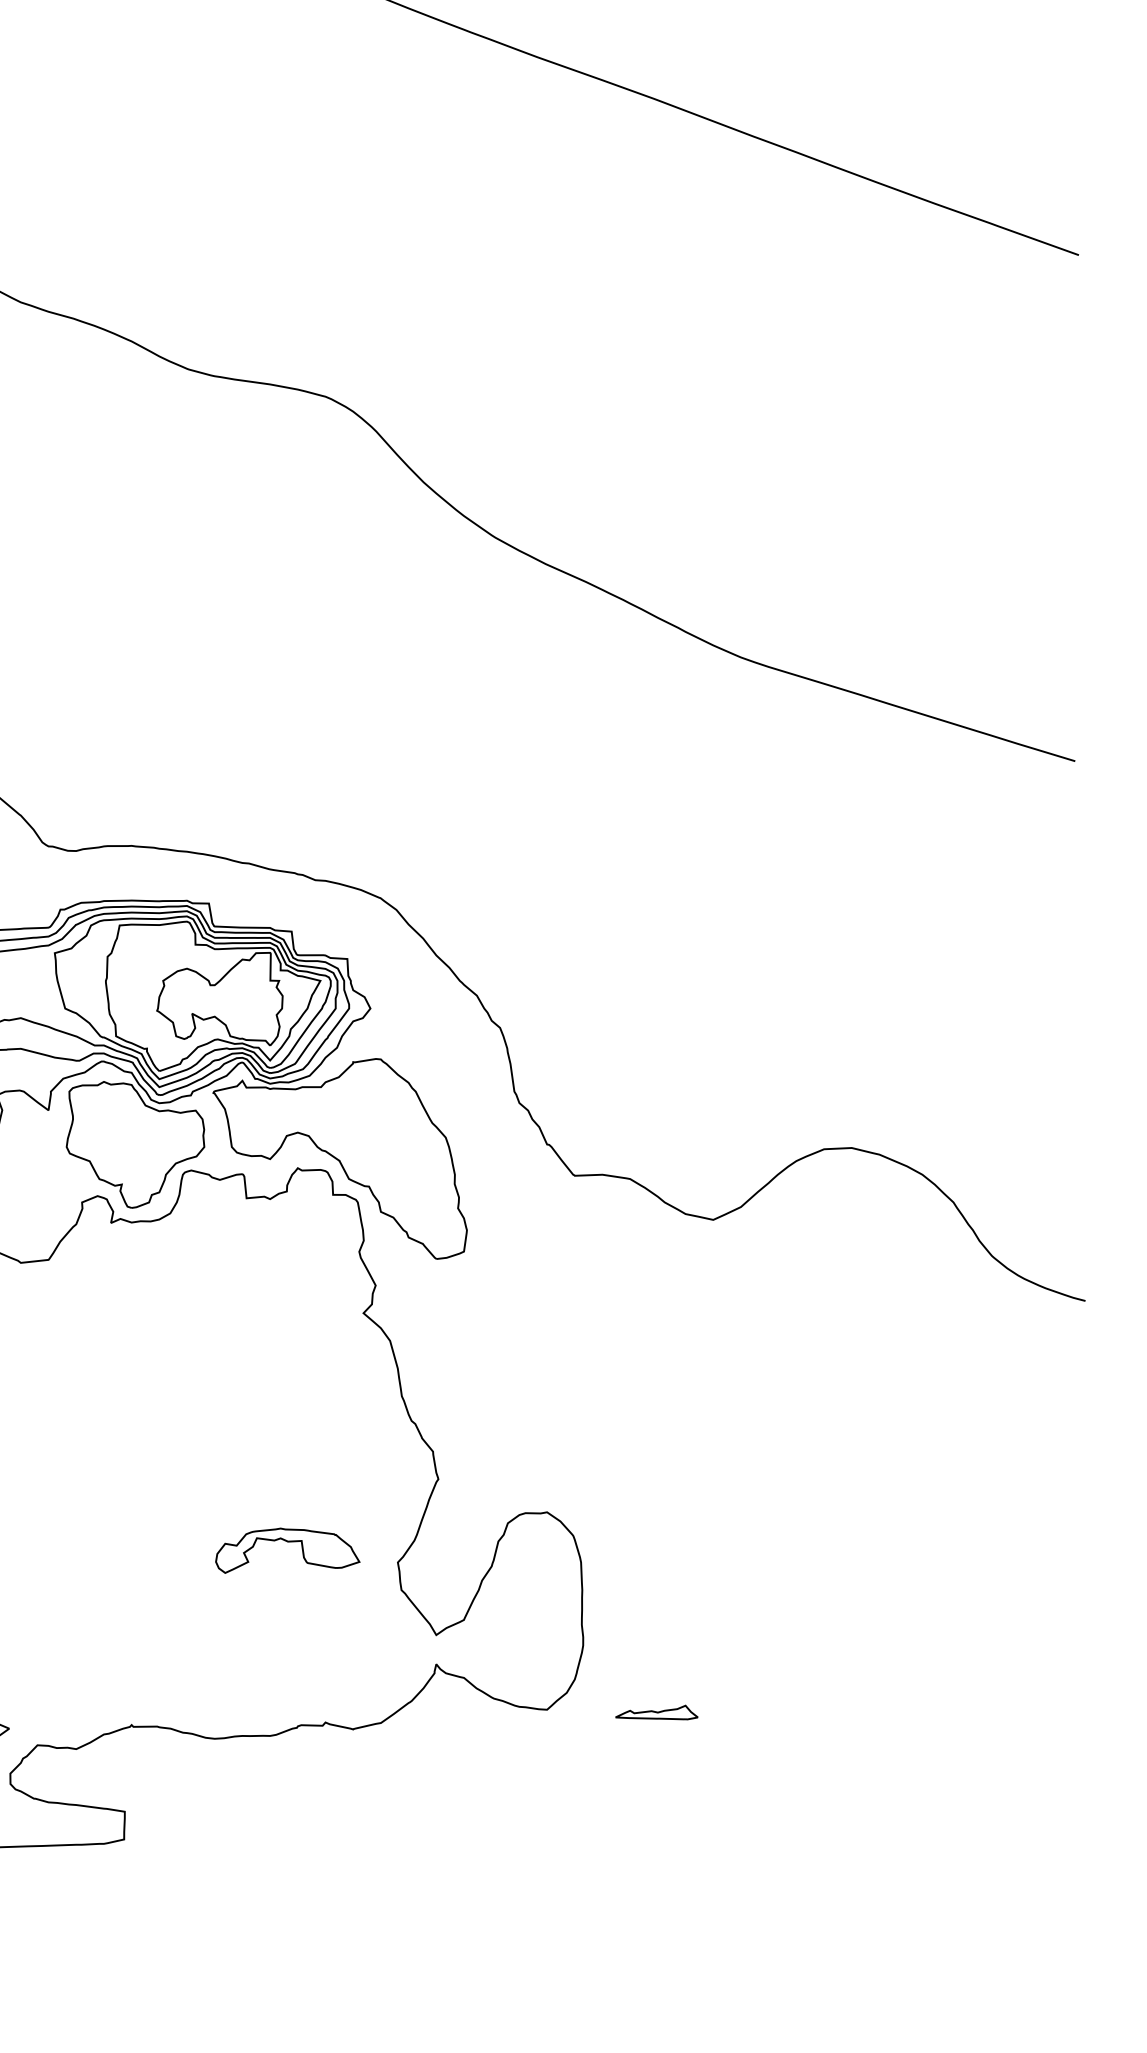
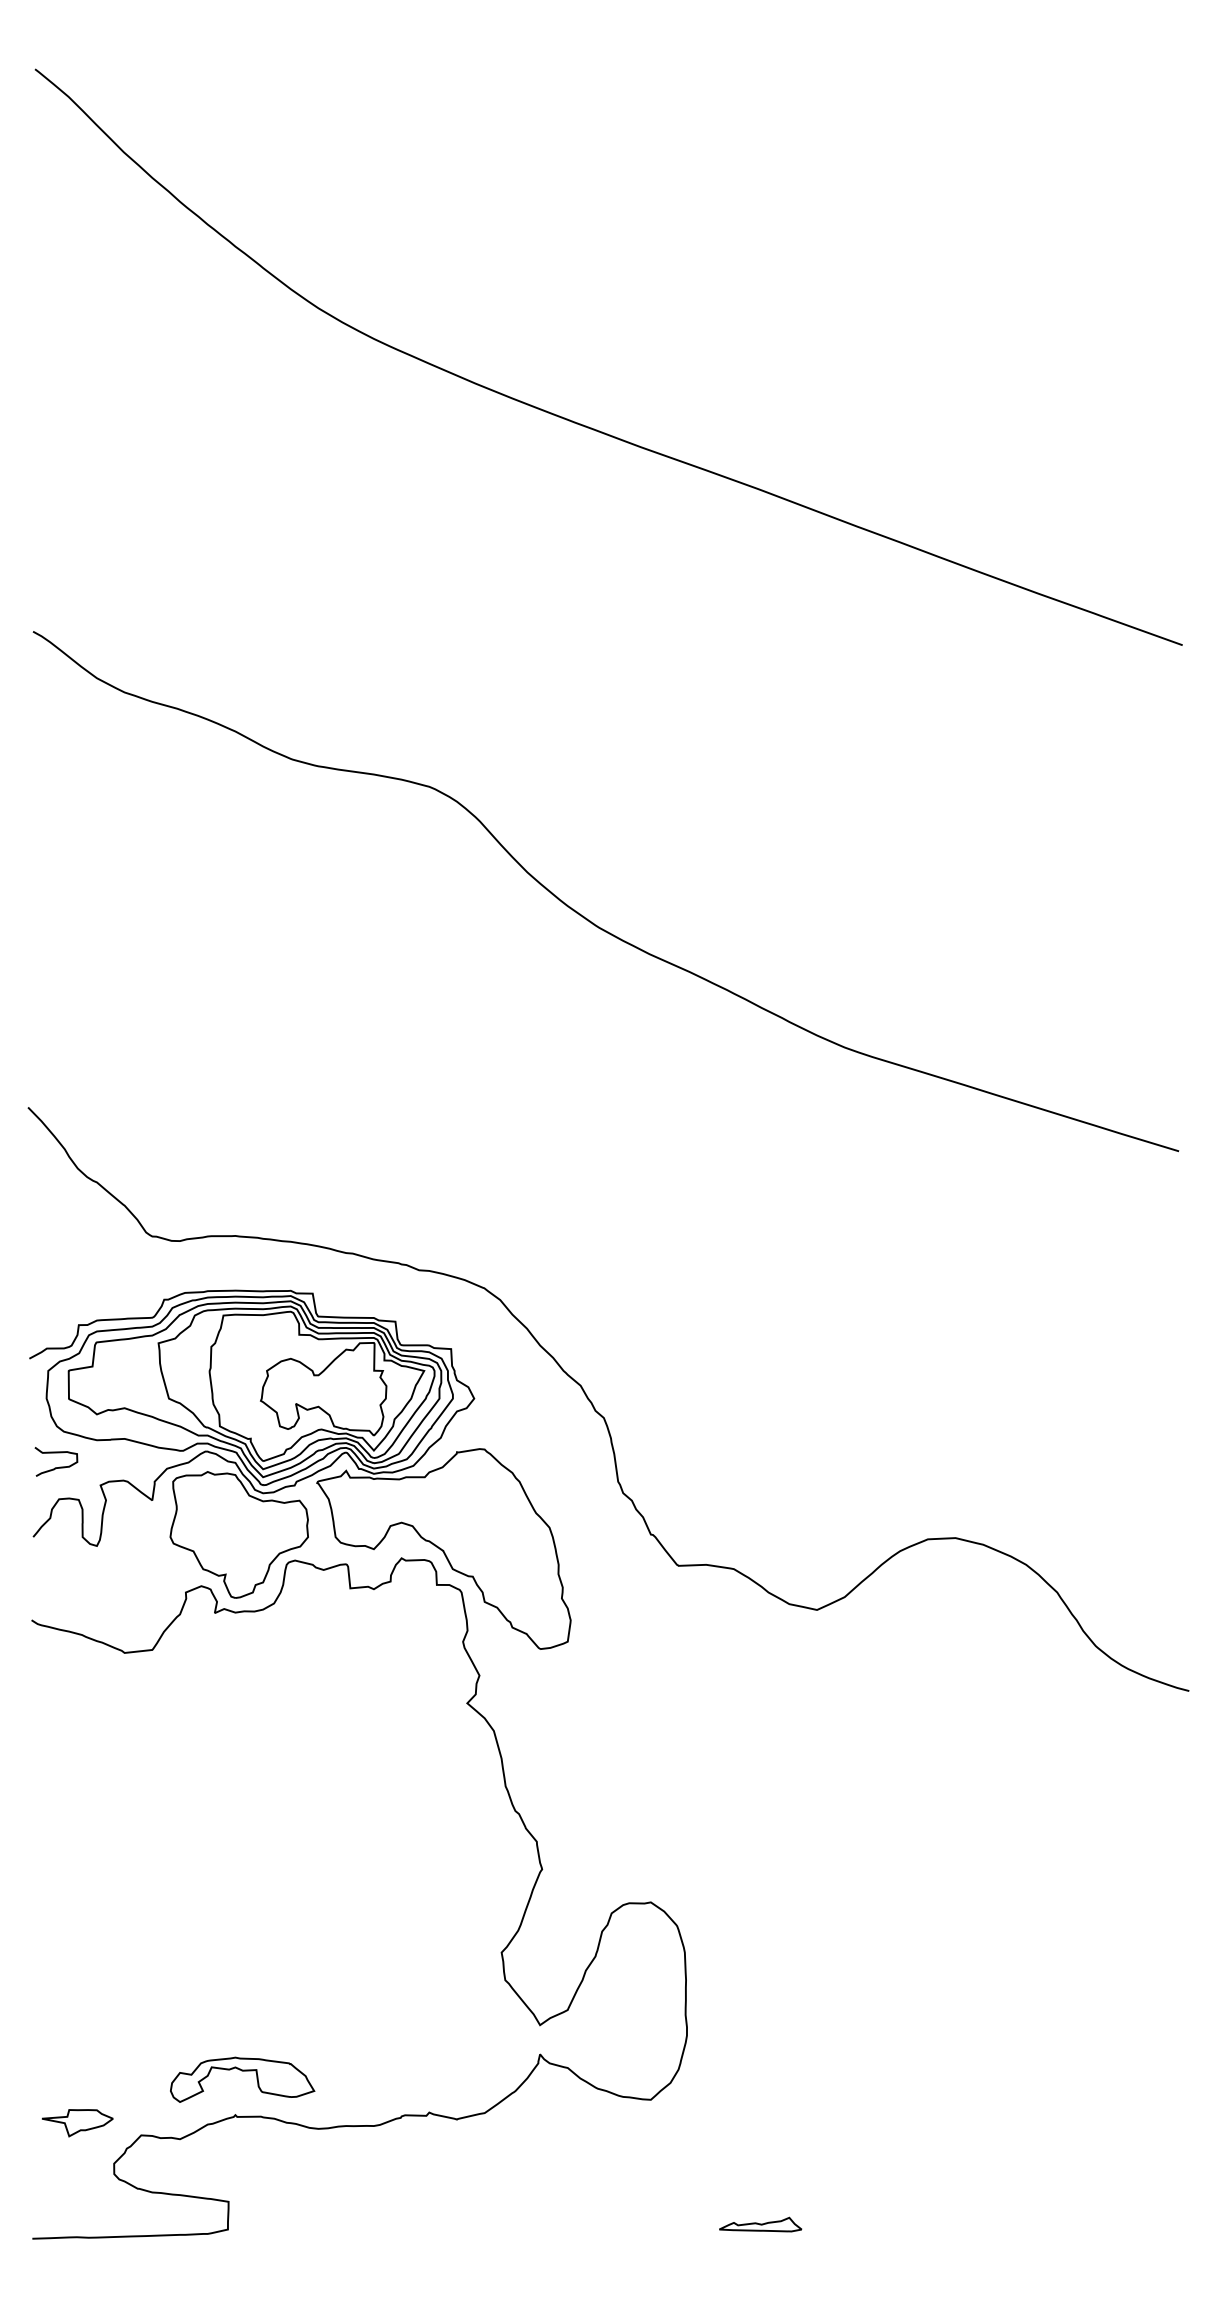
part: (287, 1542) -> (242, 2071), moved
part: (656, 1712) -> (760, 2224), moved

